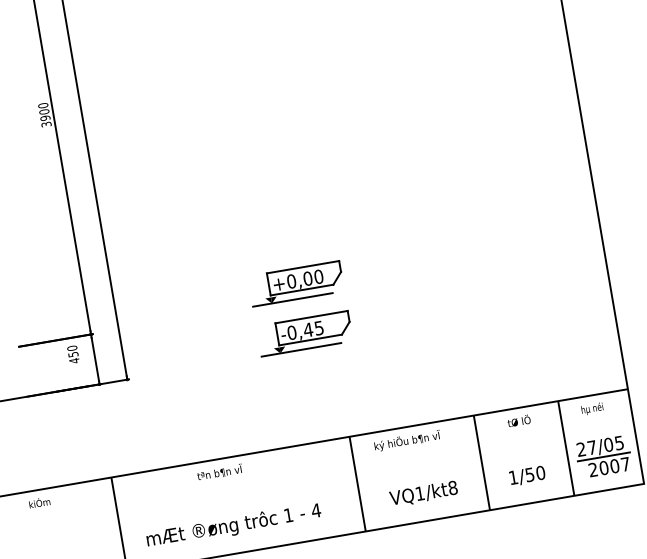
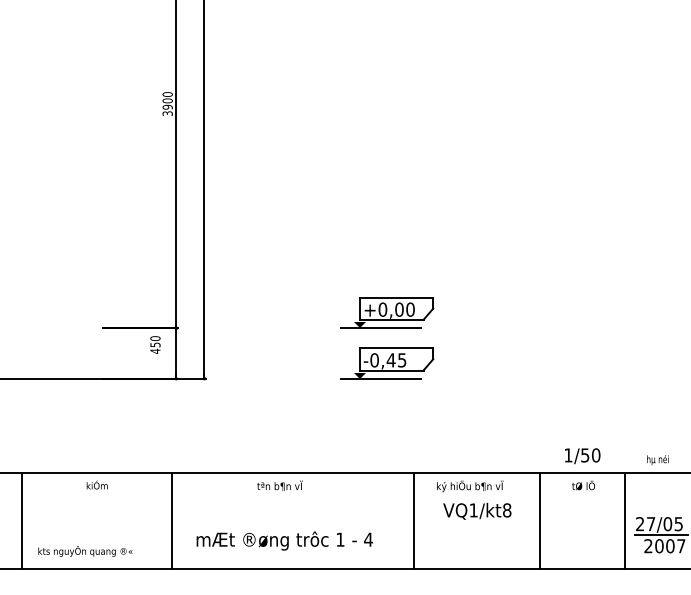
text: (591, 408) -> (657, 459), moved
text: (527, 476) -> (582, 456), moved
text: (423, 494) -> (477, 511), moved

